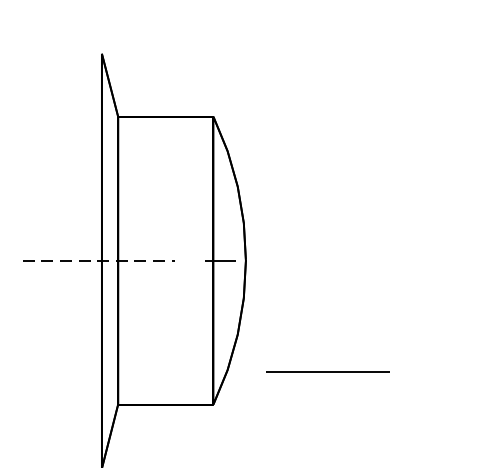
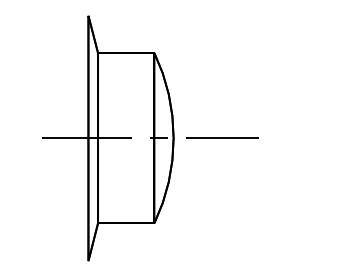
line: (98, 261) -> (86, 138), dashed -> solid
line: (328, 371) -> (222, 137), moved

